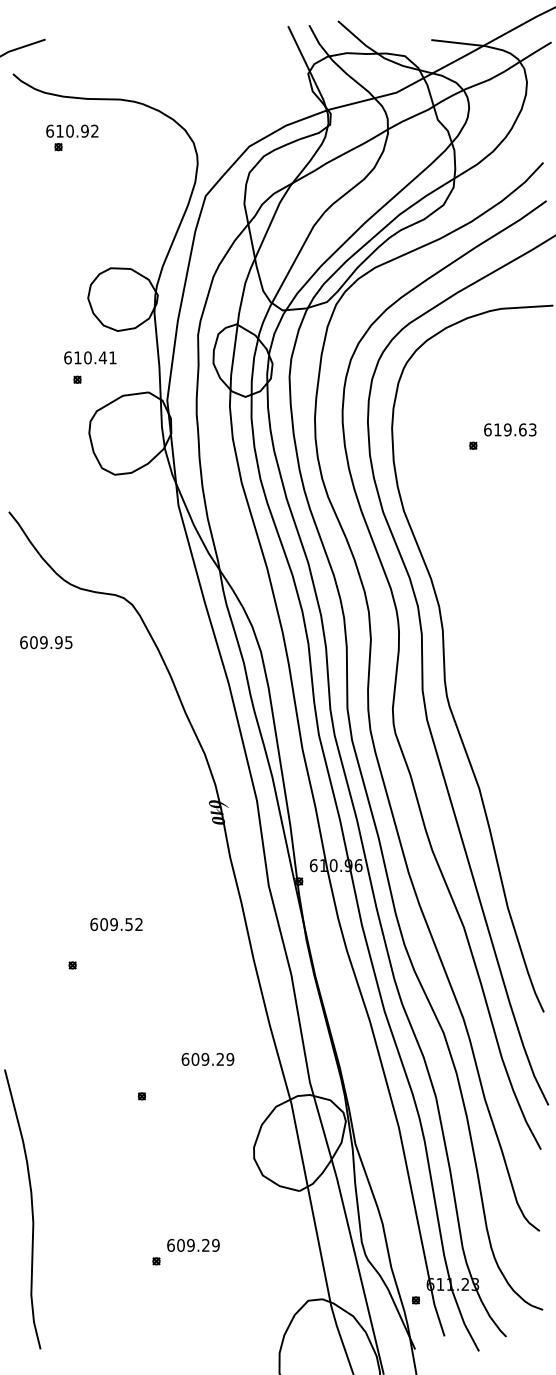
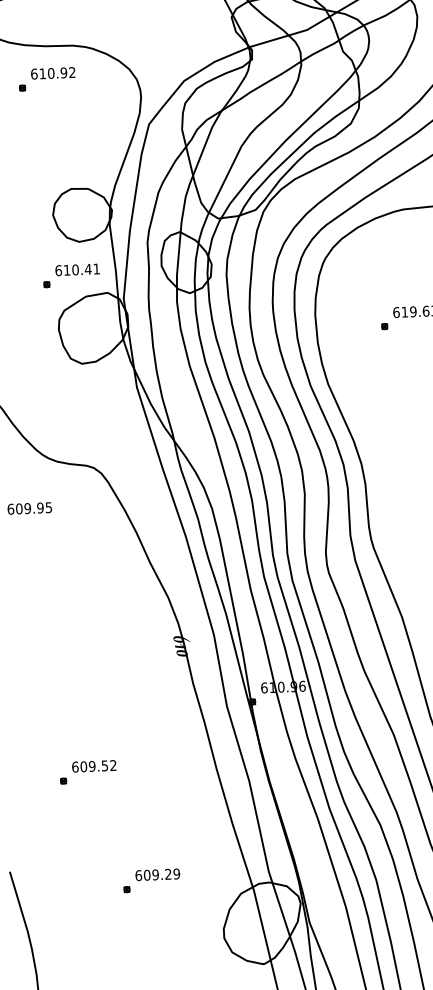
text: (72, 130) -> (53, 72), moved
text: (90, 357) -> (77, 269), moved
text: (116, 924) -> (94, 766), moved
text: (207, 1059) -> (157, 874), moved

